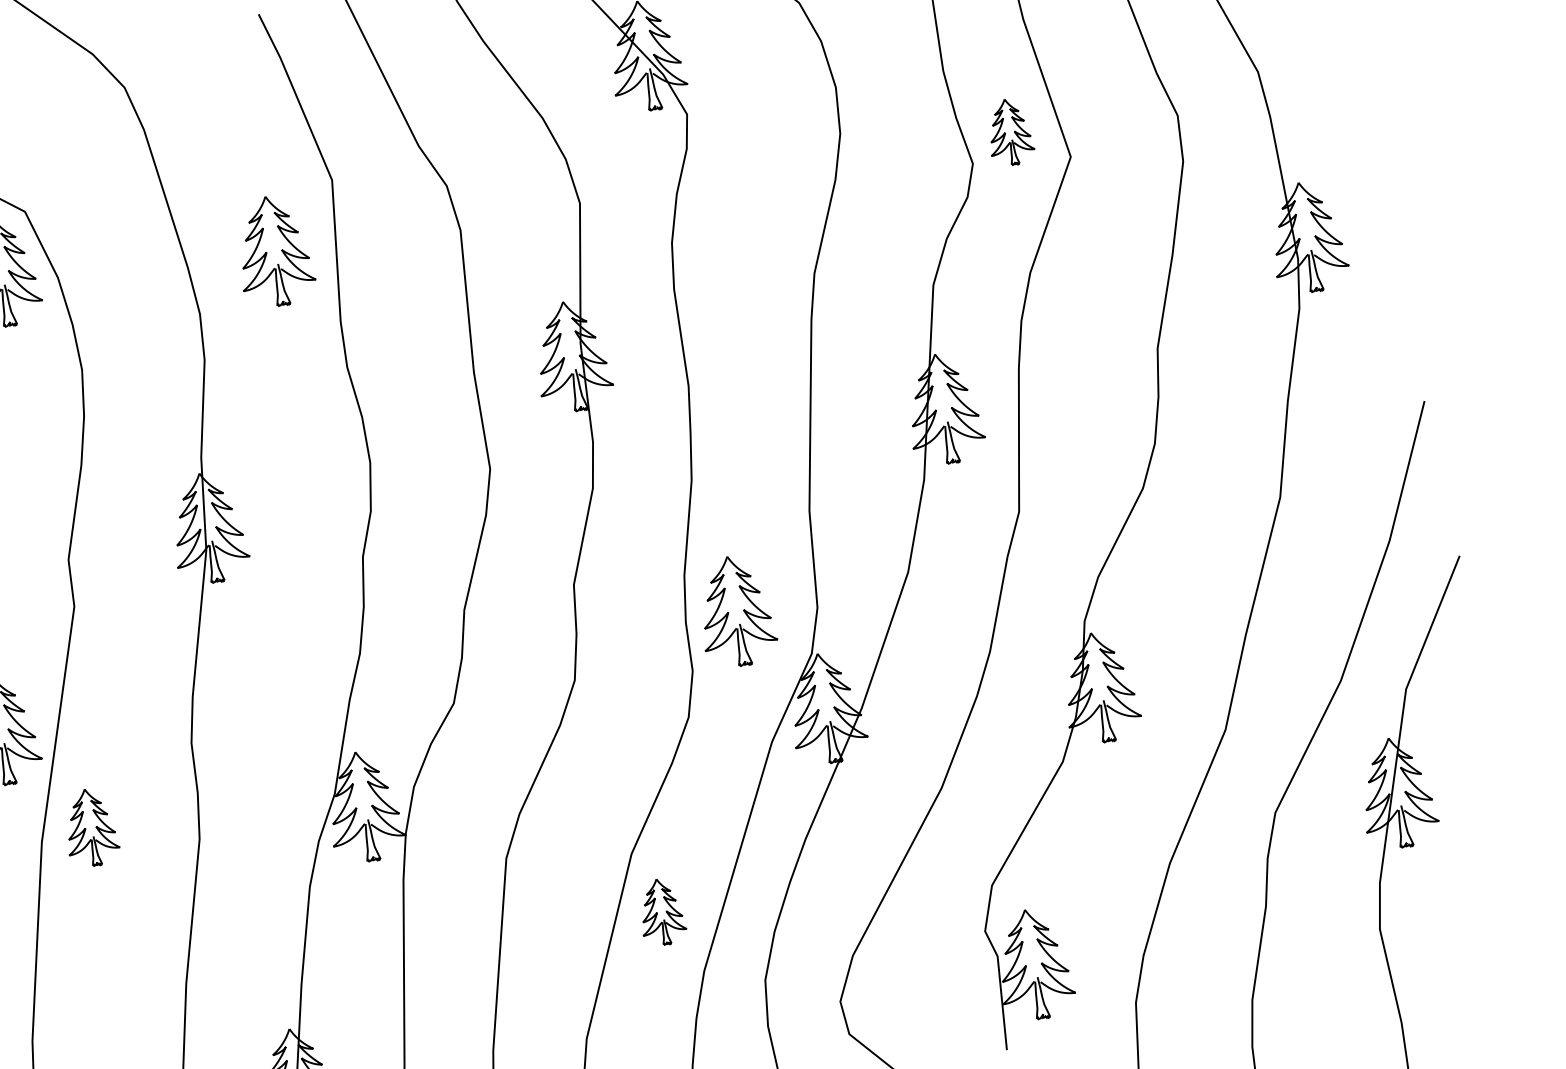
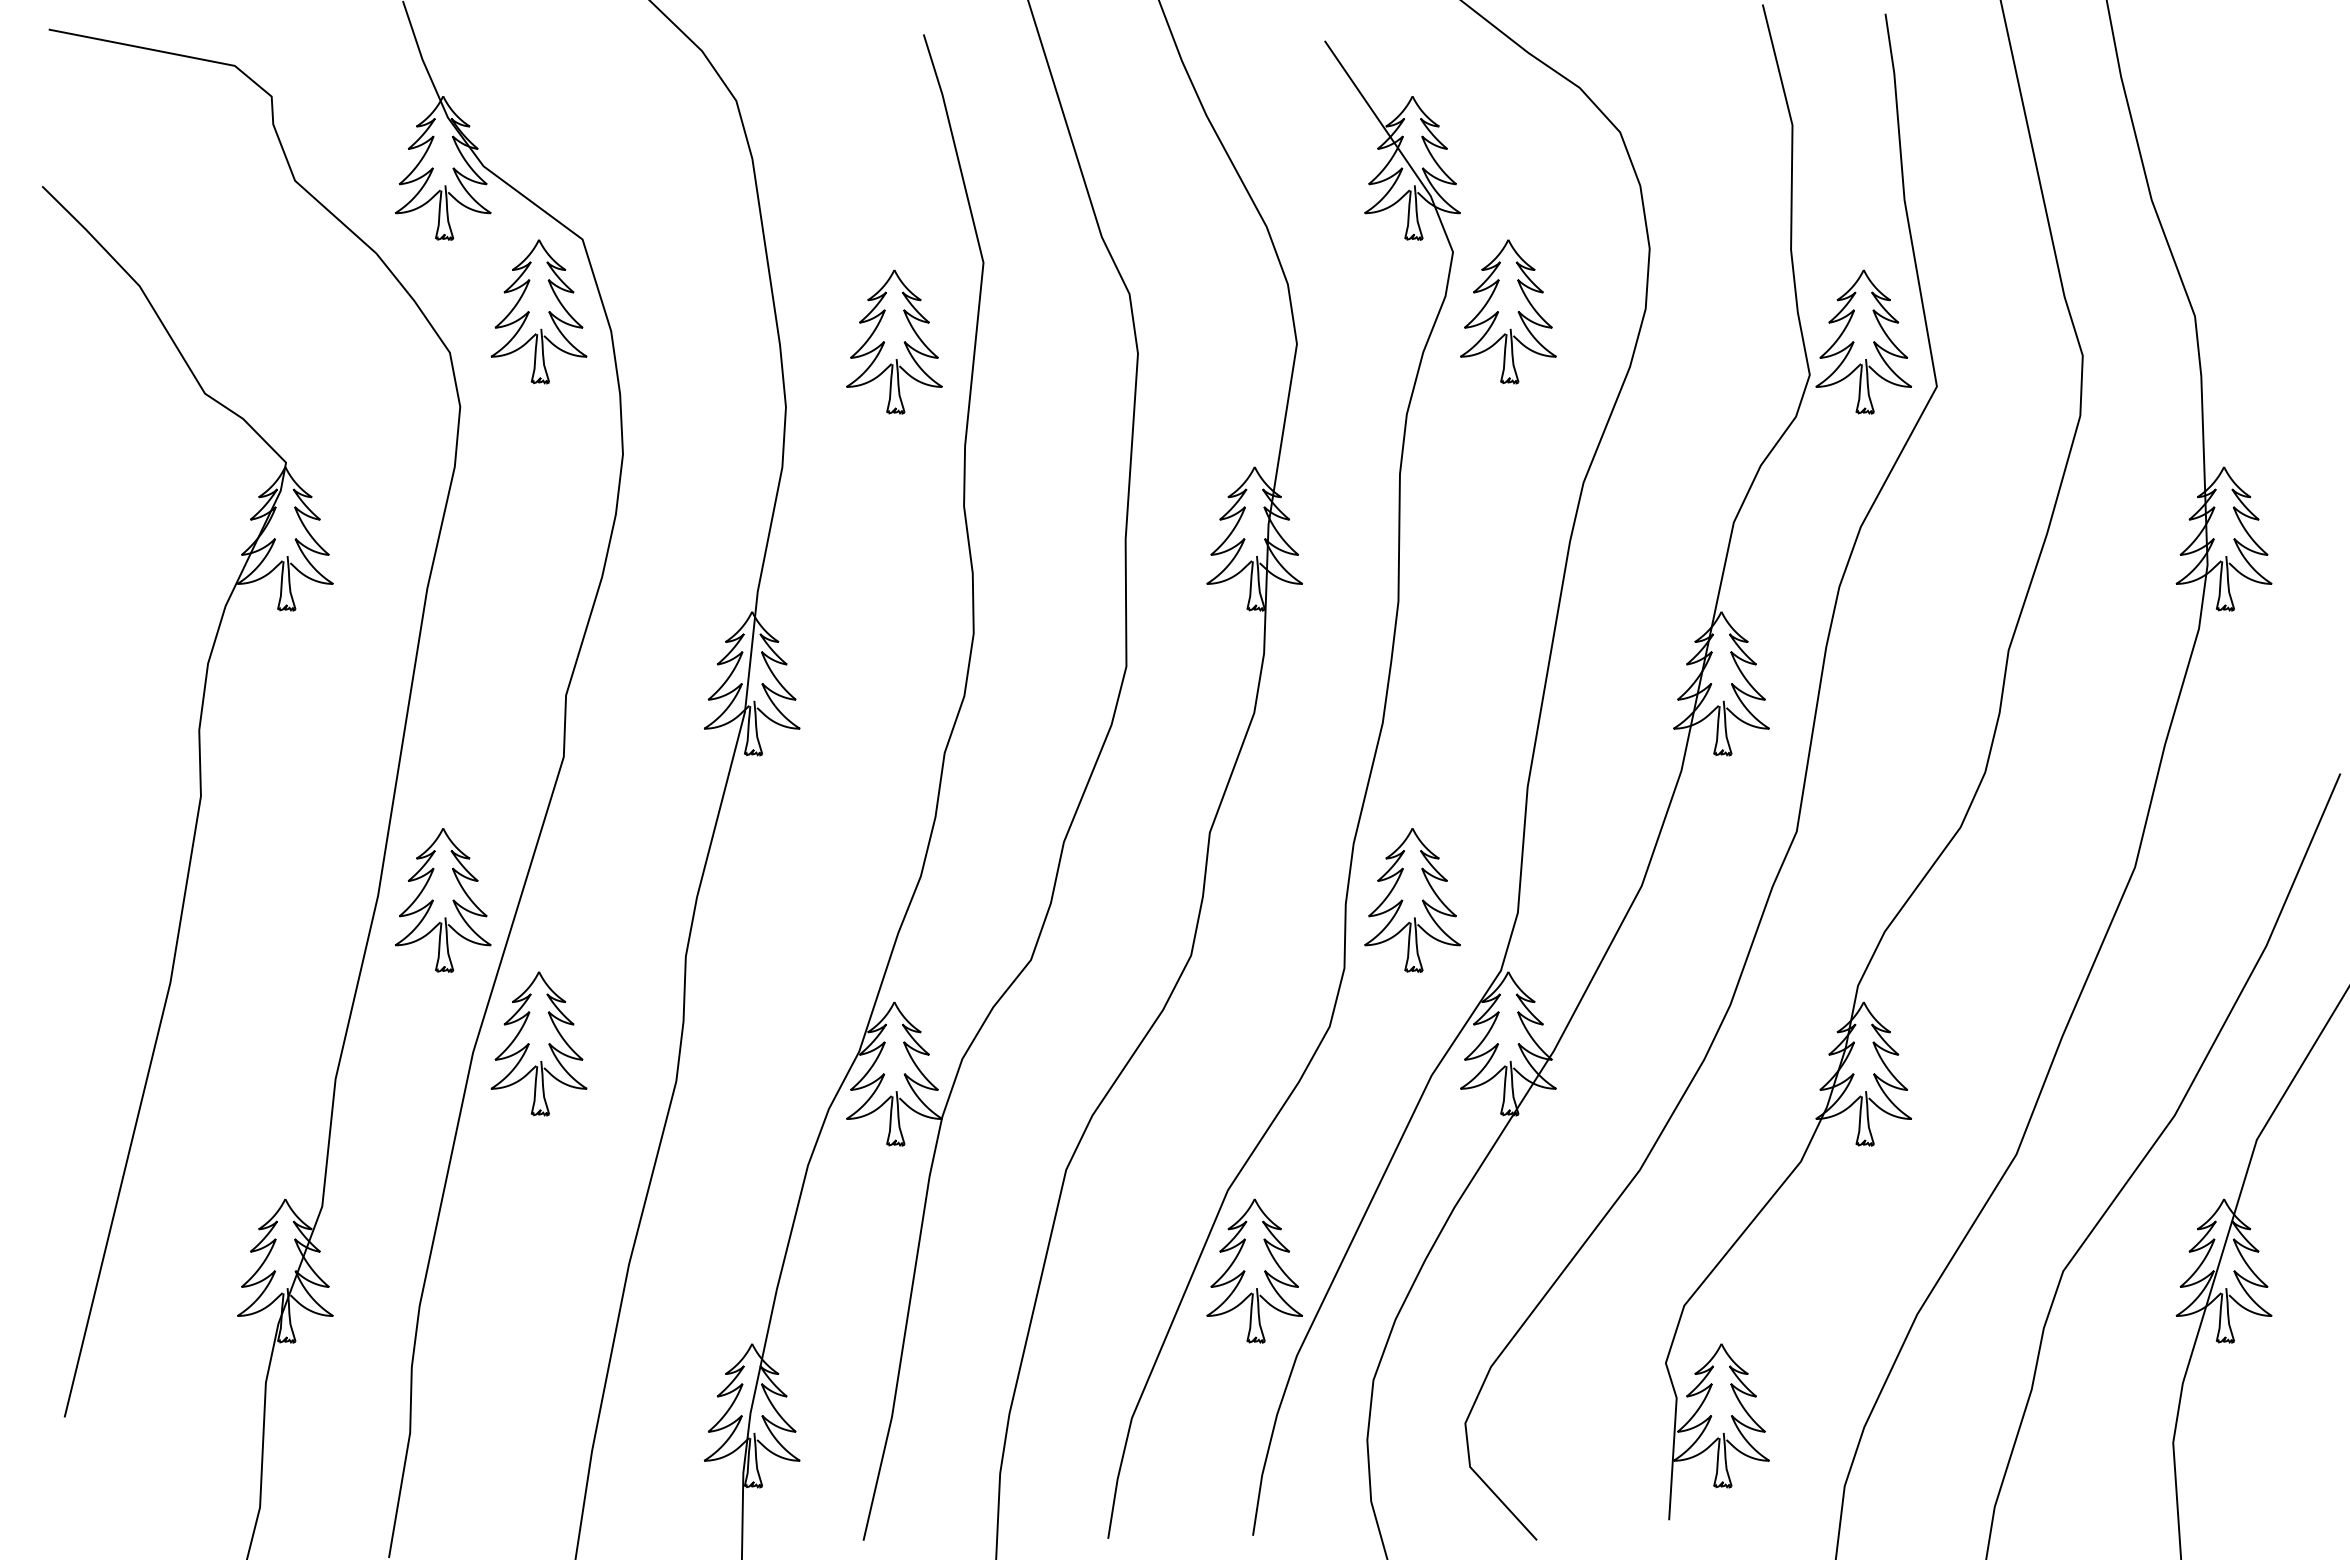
part: (1009, 131) -> (1863, 341), size x1.67
part: (736, 152) -> (1508, 311), added
part: (90, 827) -> (538, 1043), size x1.43
part: (661, 911) -> (1254, 1270), size x1.67

